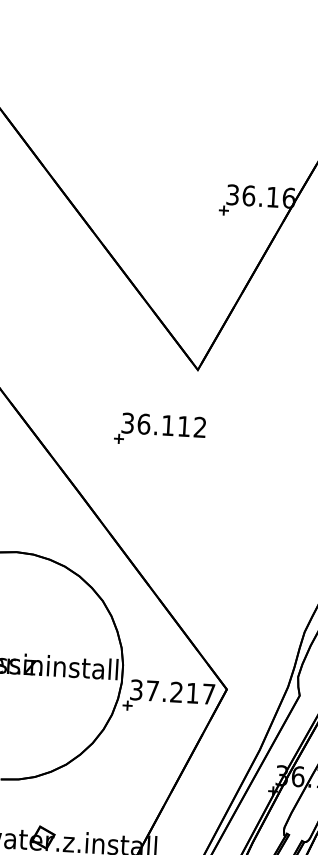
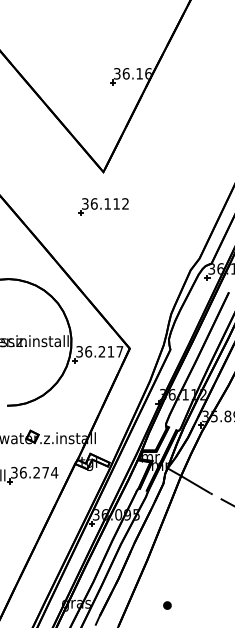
part: (160, 429) -> (103, 206), moved
text: (152, 690) -> (88, 351), 37.217 -> 36.217

